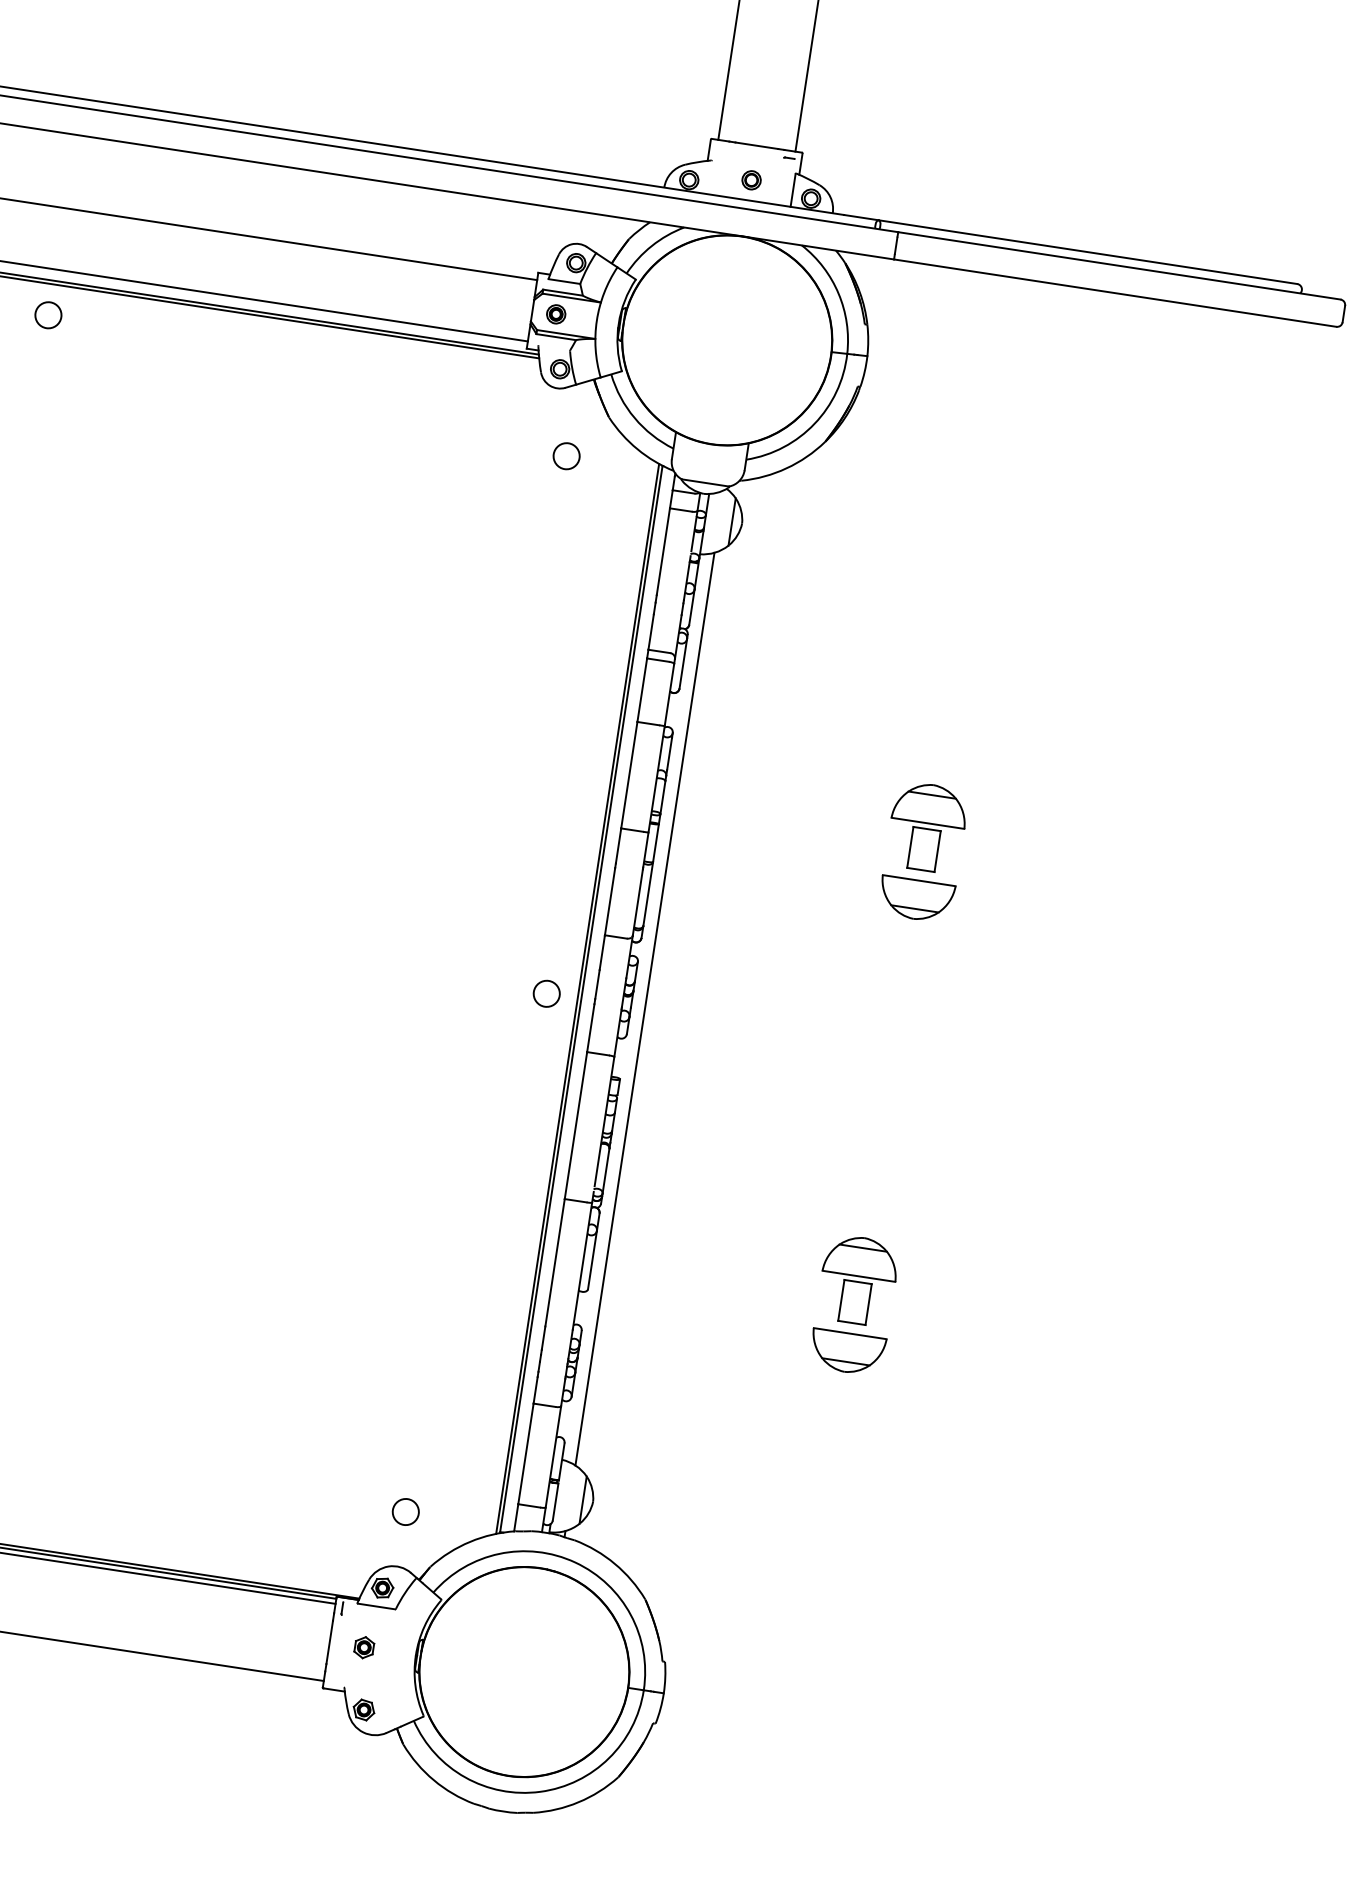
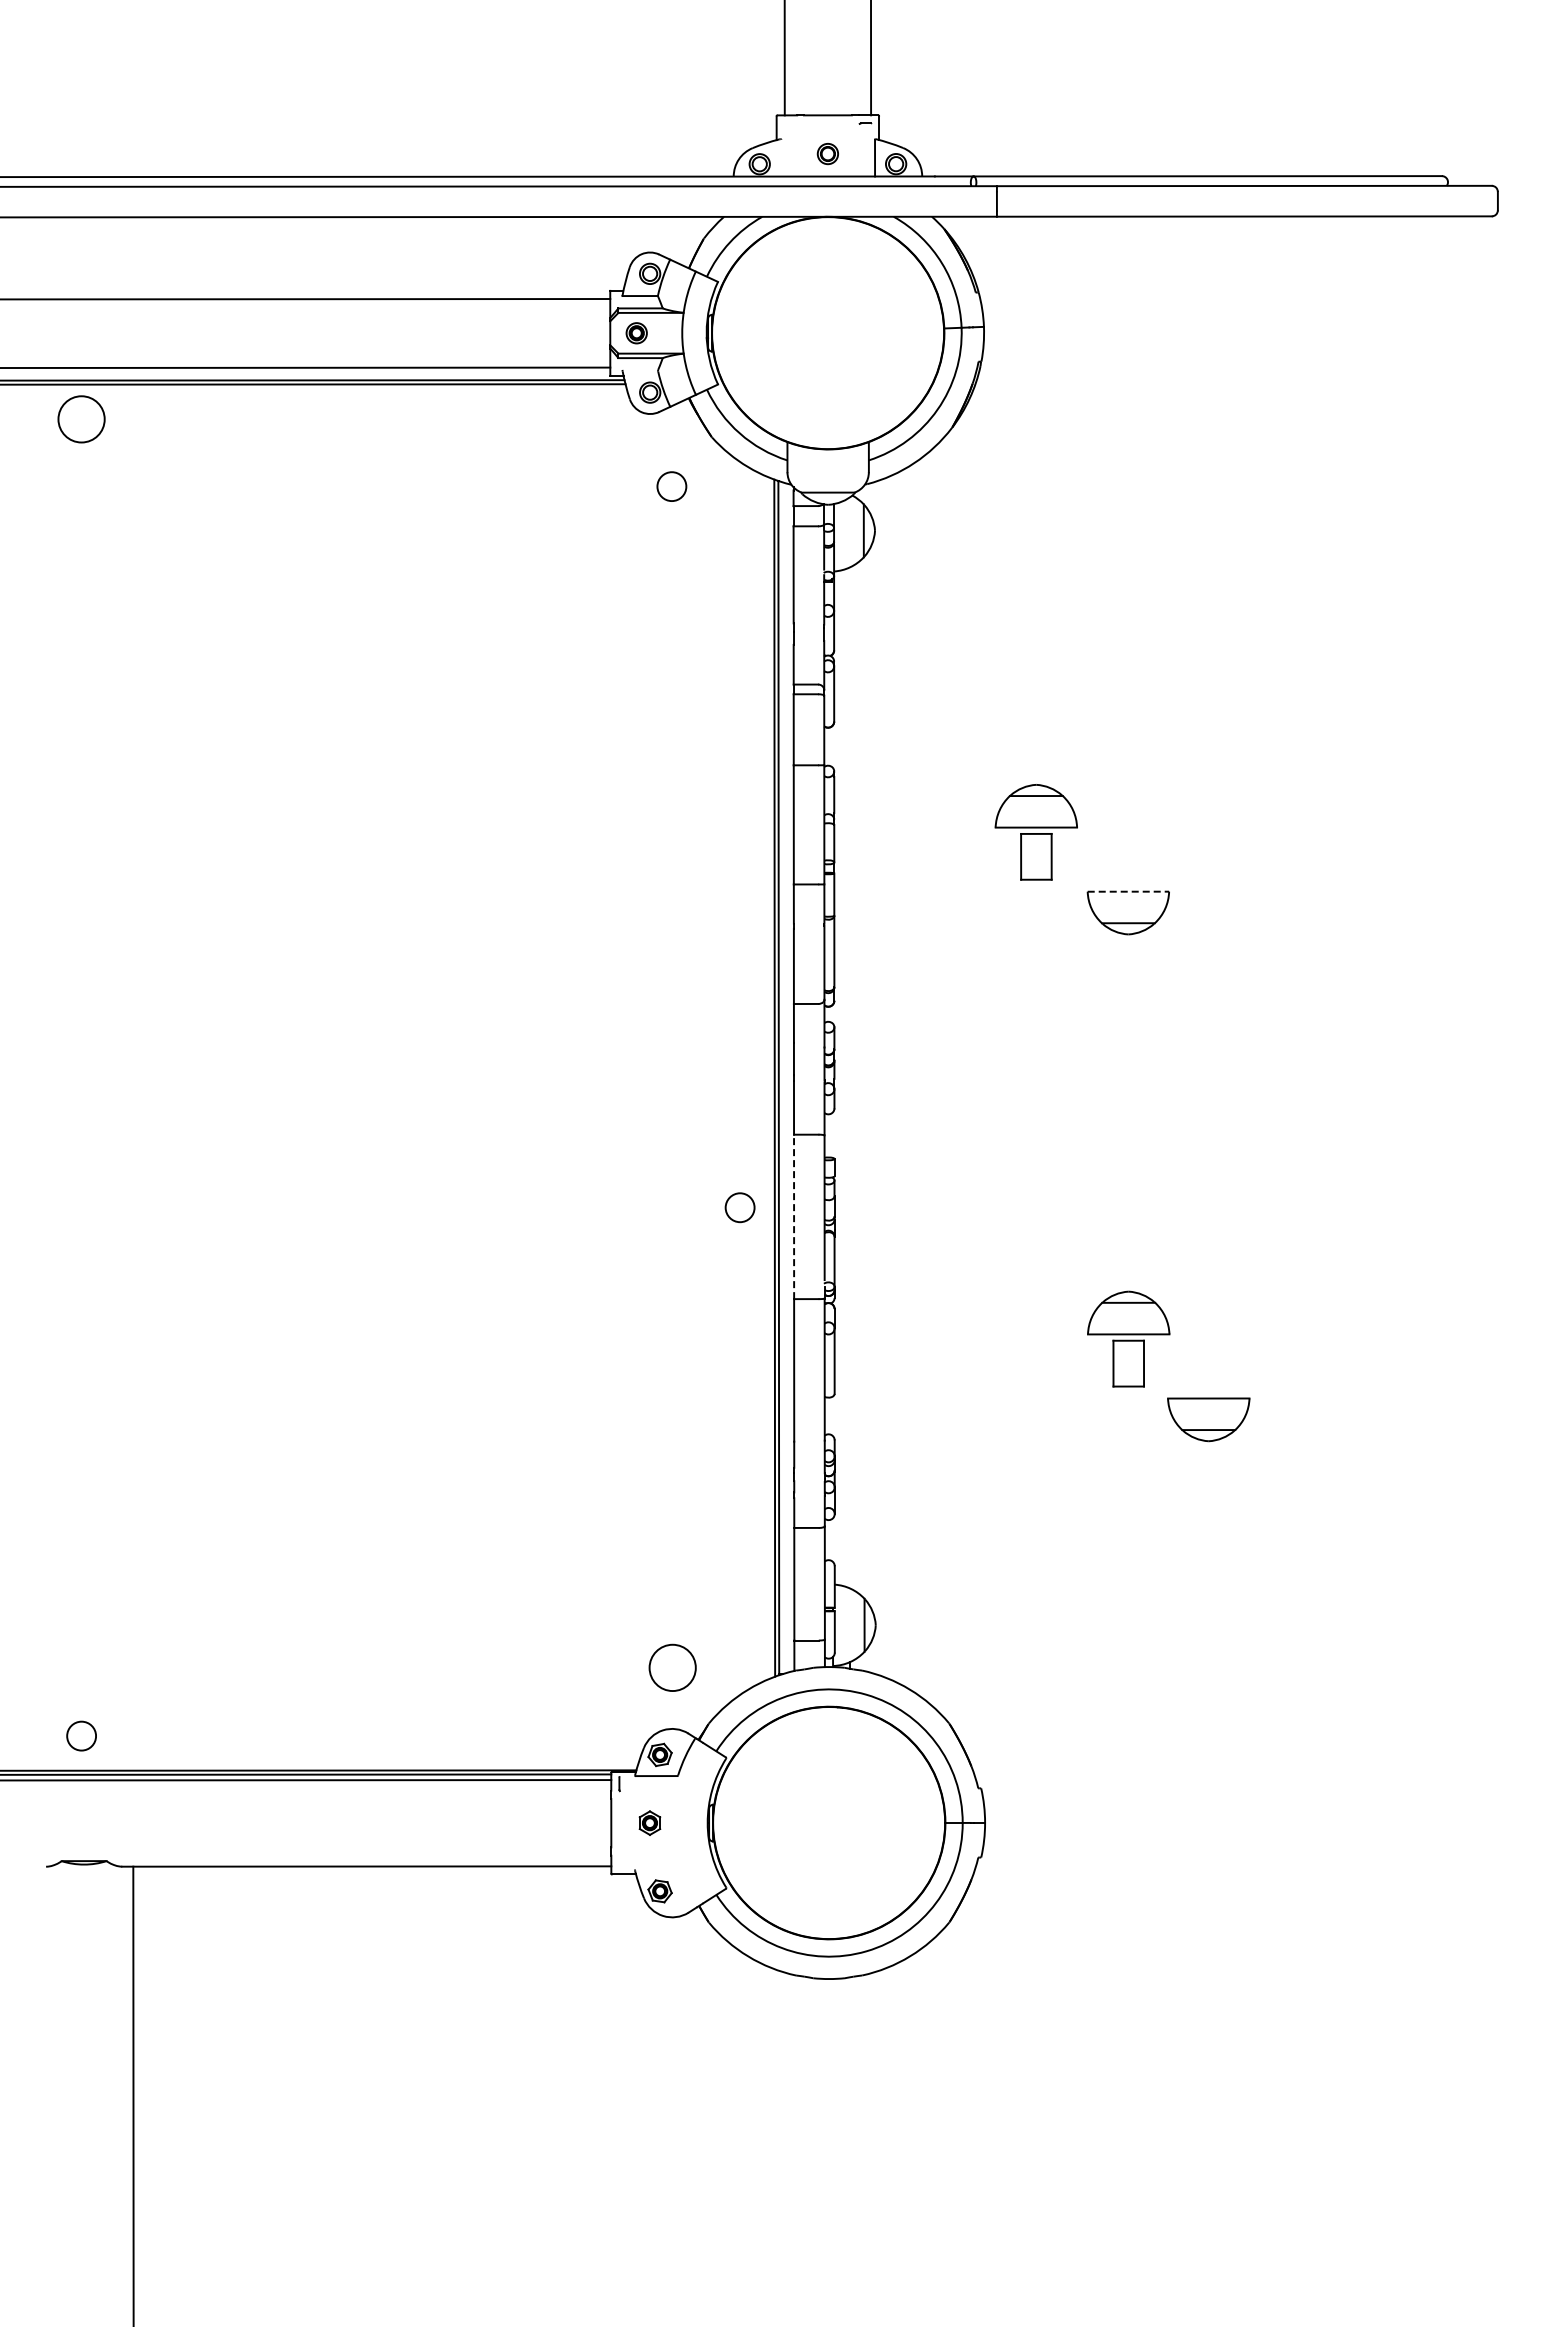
circle: (48, 314) -> (81, 418), size x1.6
part: (926, 827) -> (1035, 832), moved
line: (919, 880) -> (1128, 891), solid -> dashed
circle: (546, 993) -> (739, 1207), moved
line: (644, 1008) -> (849, 1077), removed
line: (576, 1125) -> (794, 1216), solid -> dashed
part: (847, 1352) -> (1208, 1419), moved
circle: (405, 1511) -> (672, 1667), size x1.6

